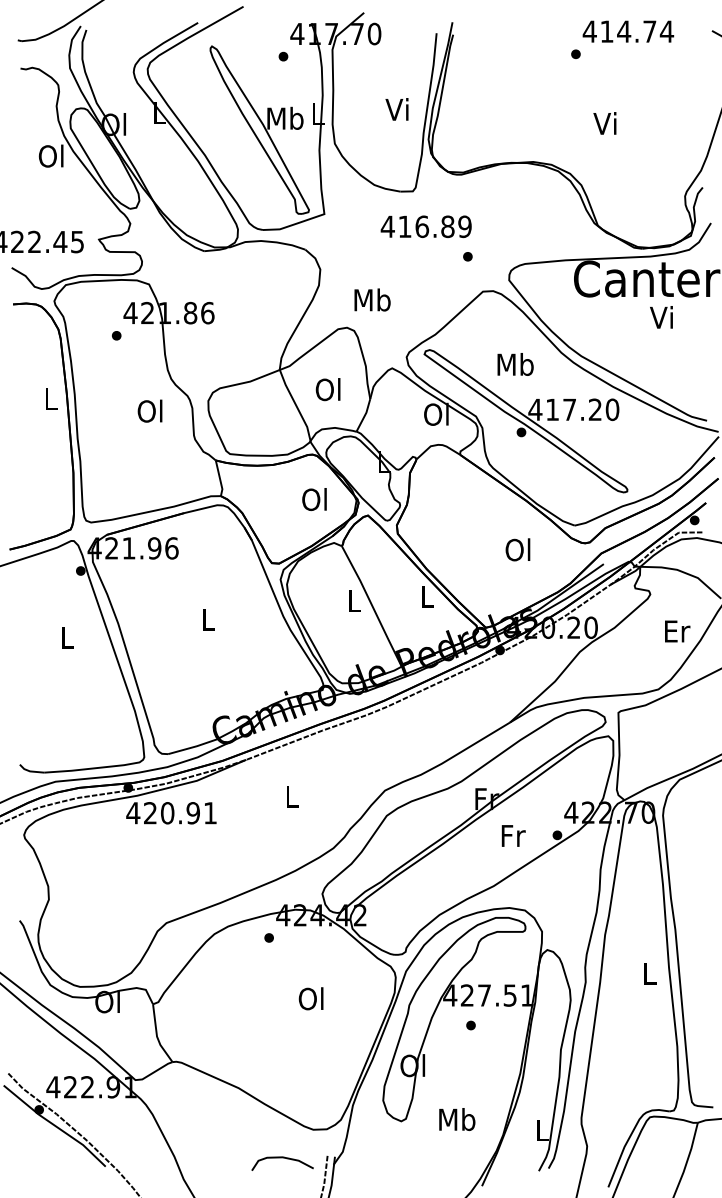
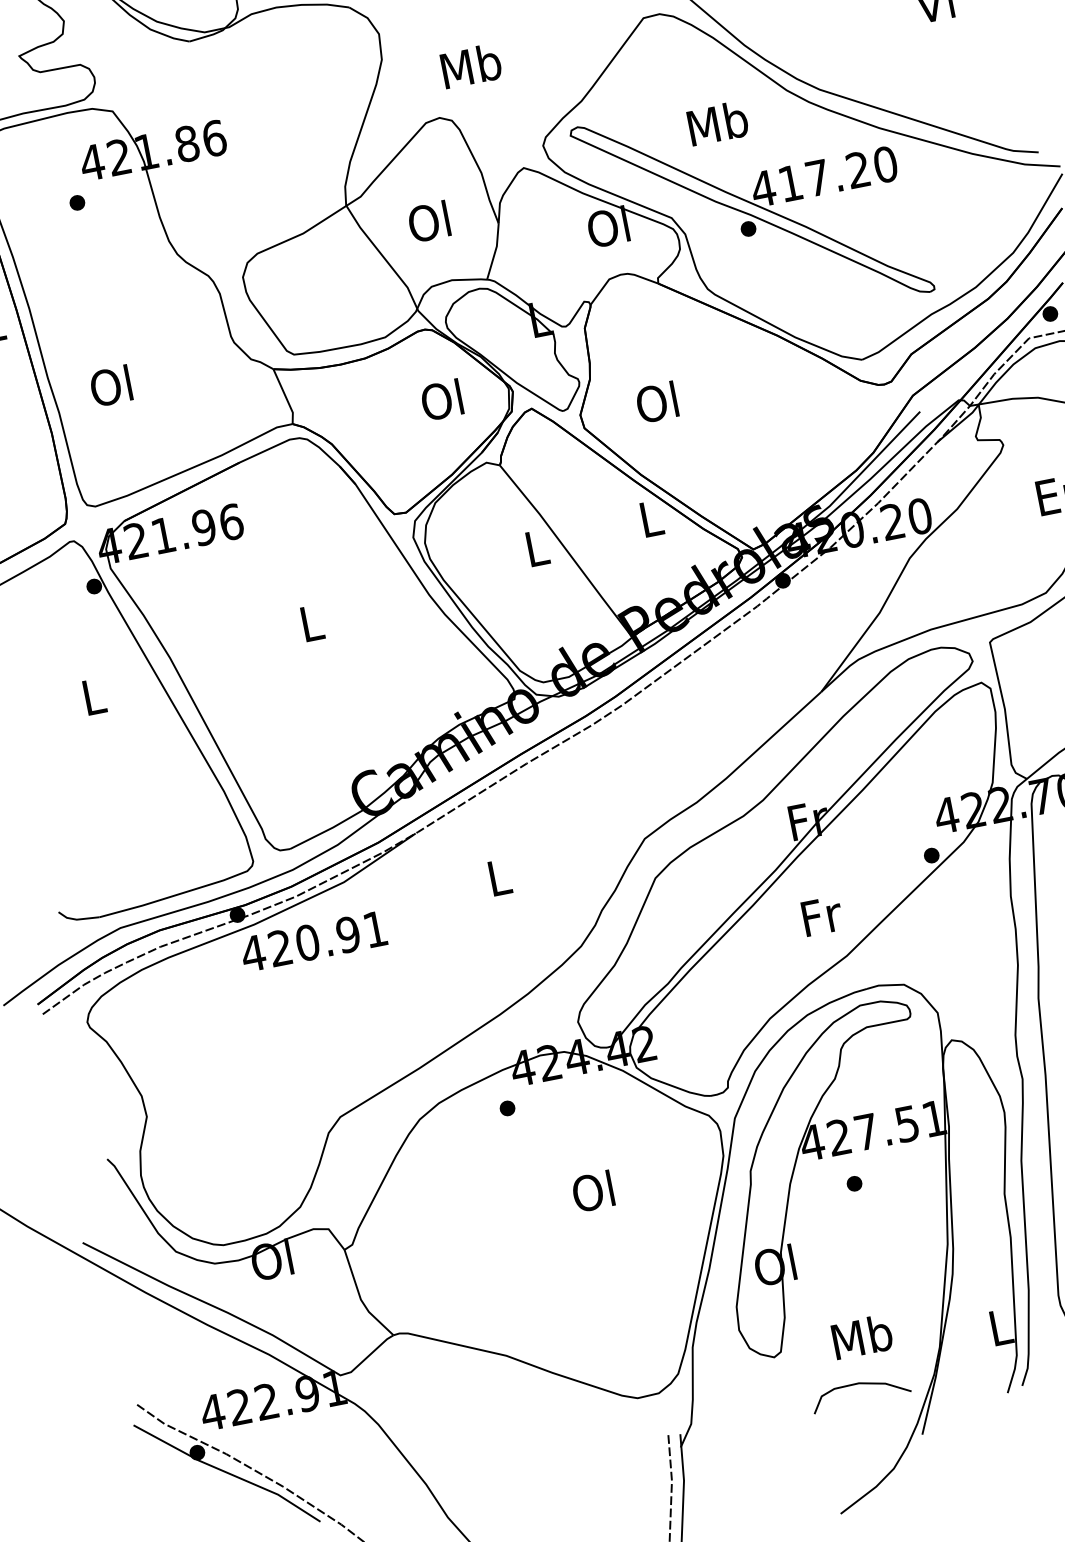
text: (149, 410) -> (109, 385), moved
text: (517, 549) -> (656, 402), moved
text: (513, 835) -> (821, 915), moved
curve: (282, 1158) -> (859, 1385), moved

